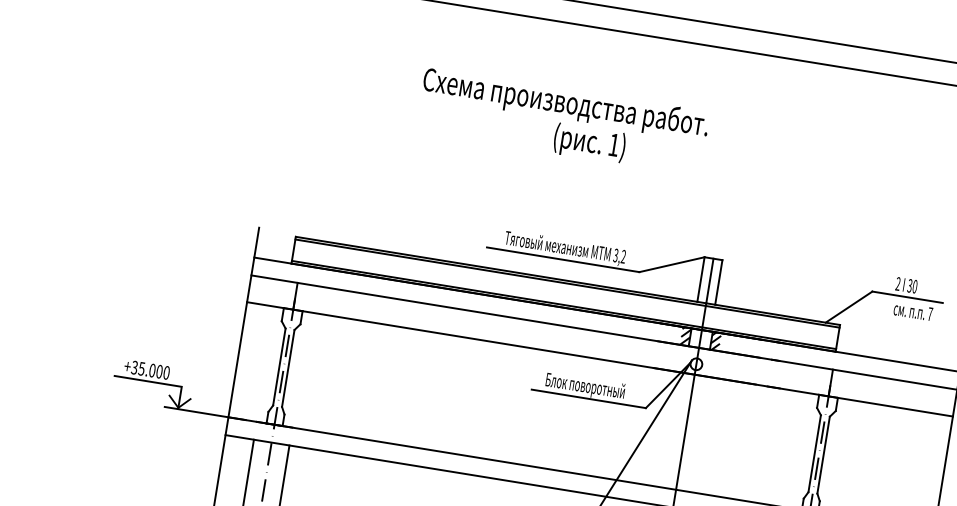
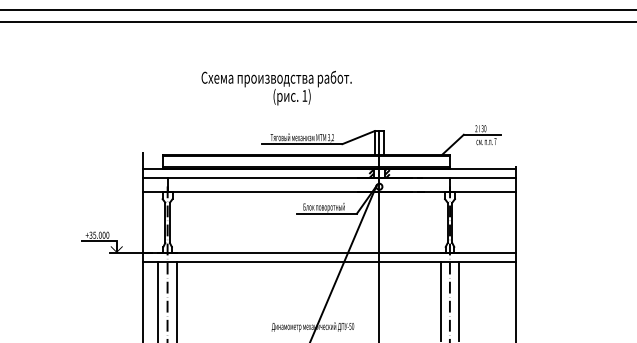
text: (562, 120) -> (276, 87), moved

